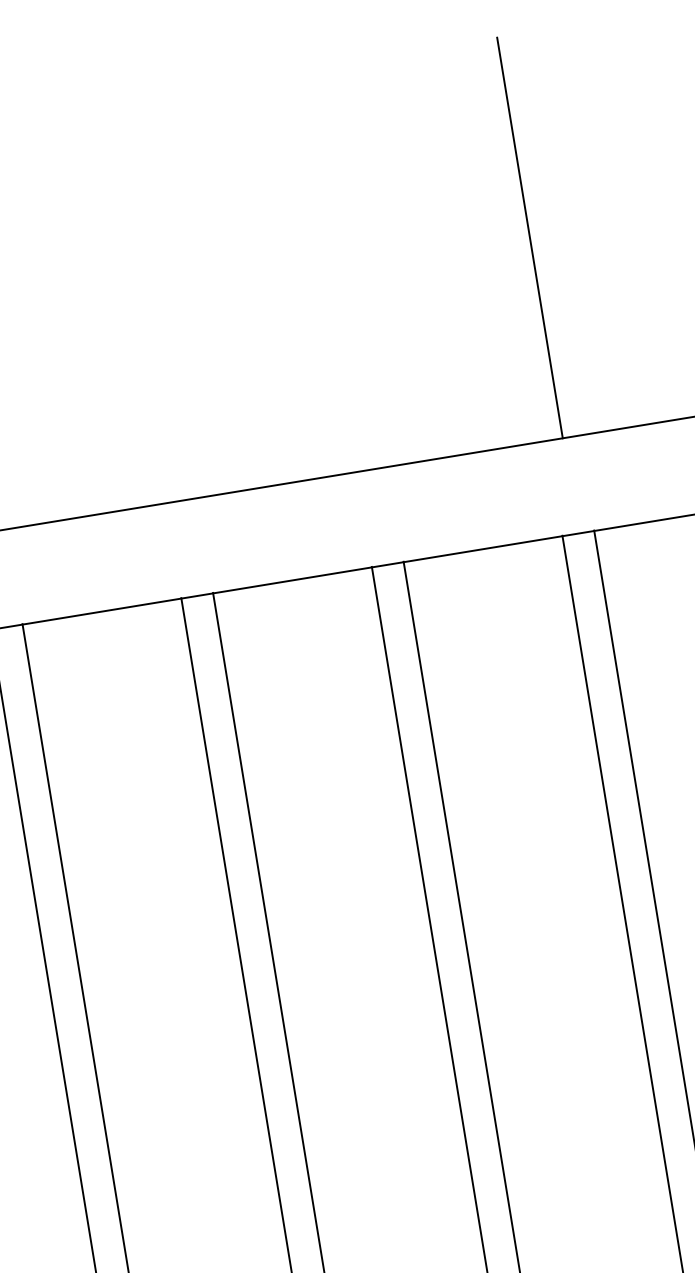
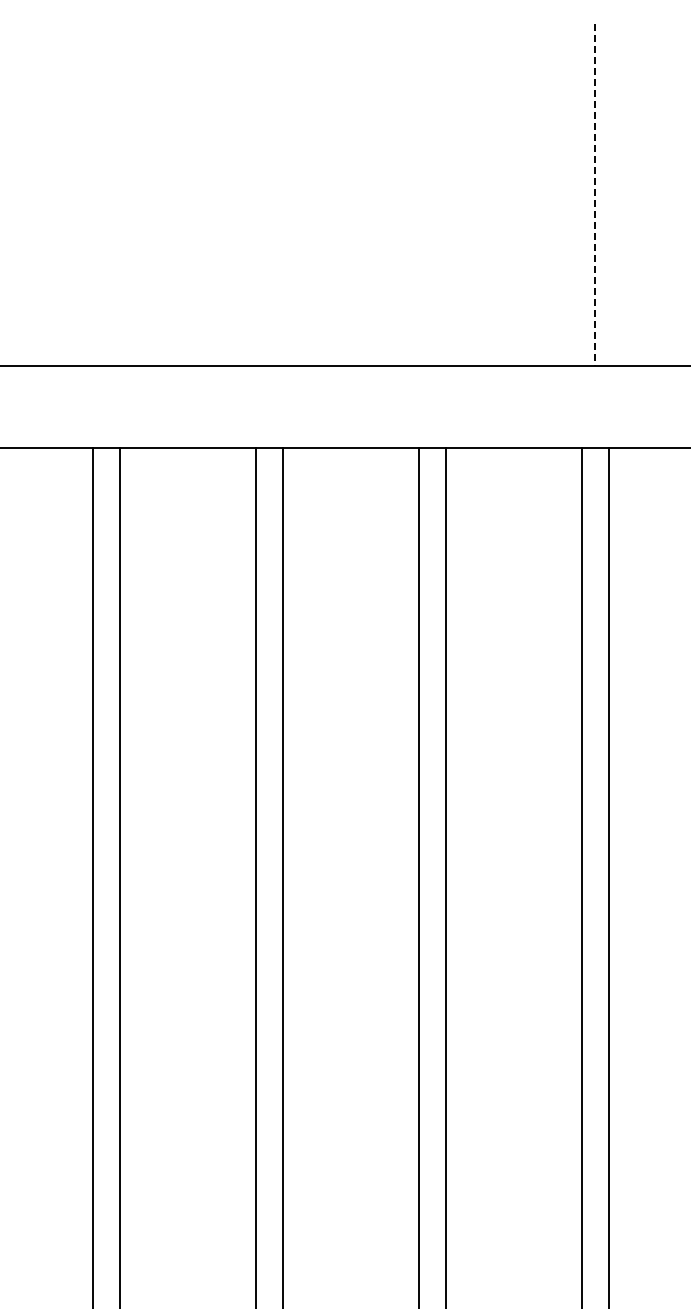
line: (530, 238) -> (595, 195), solid -> dashed

